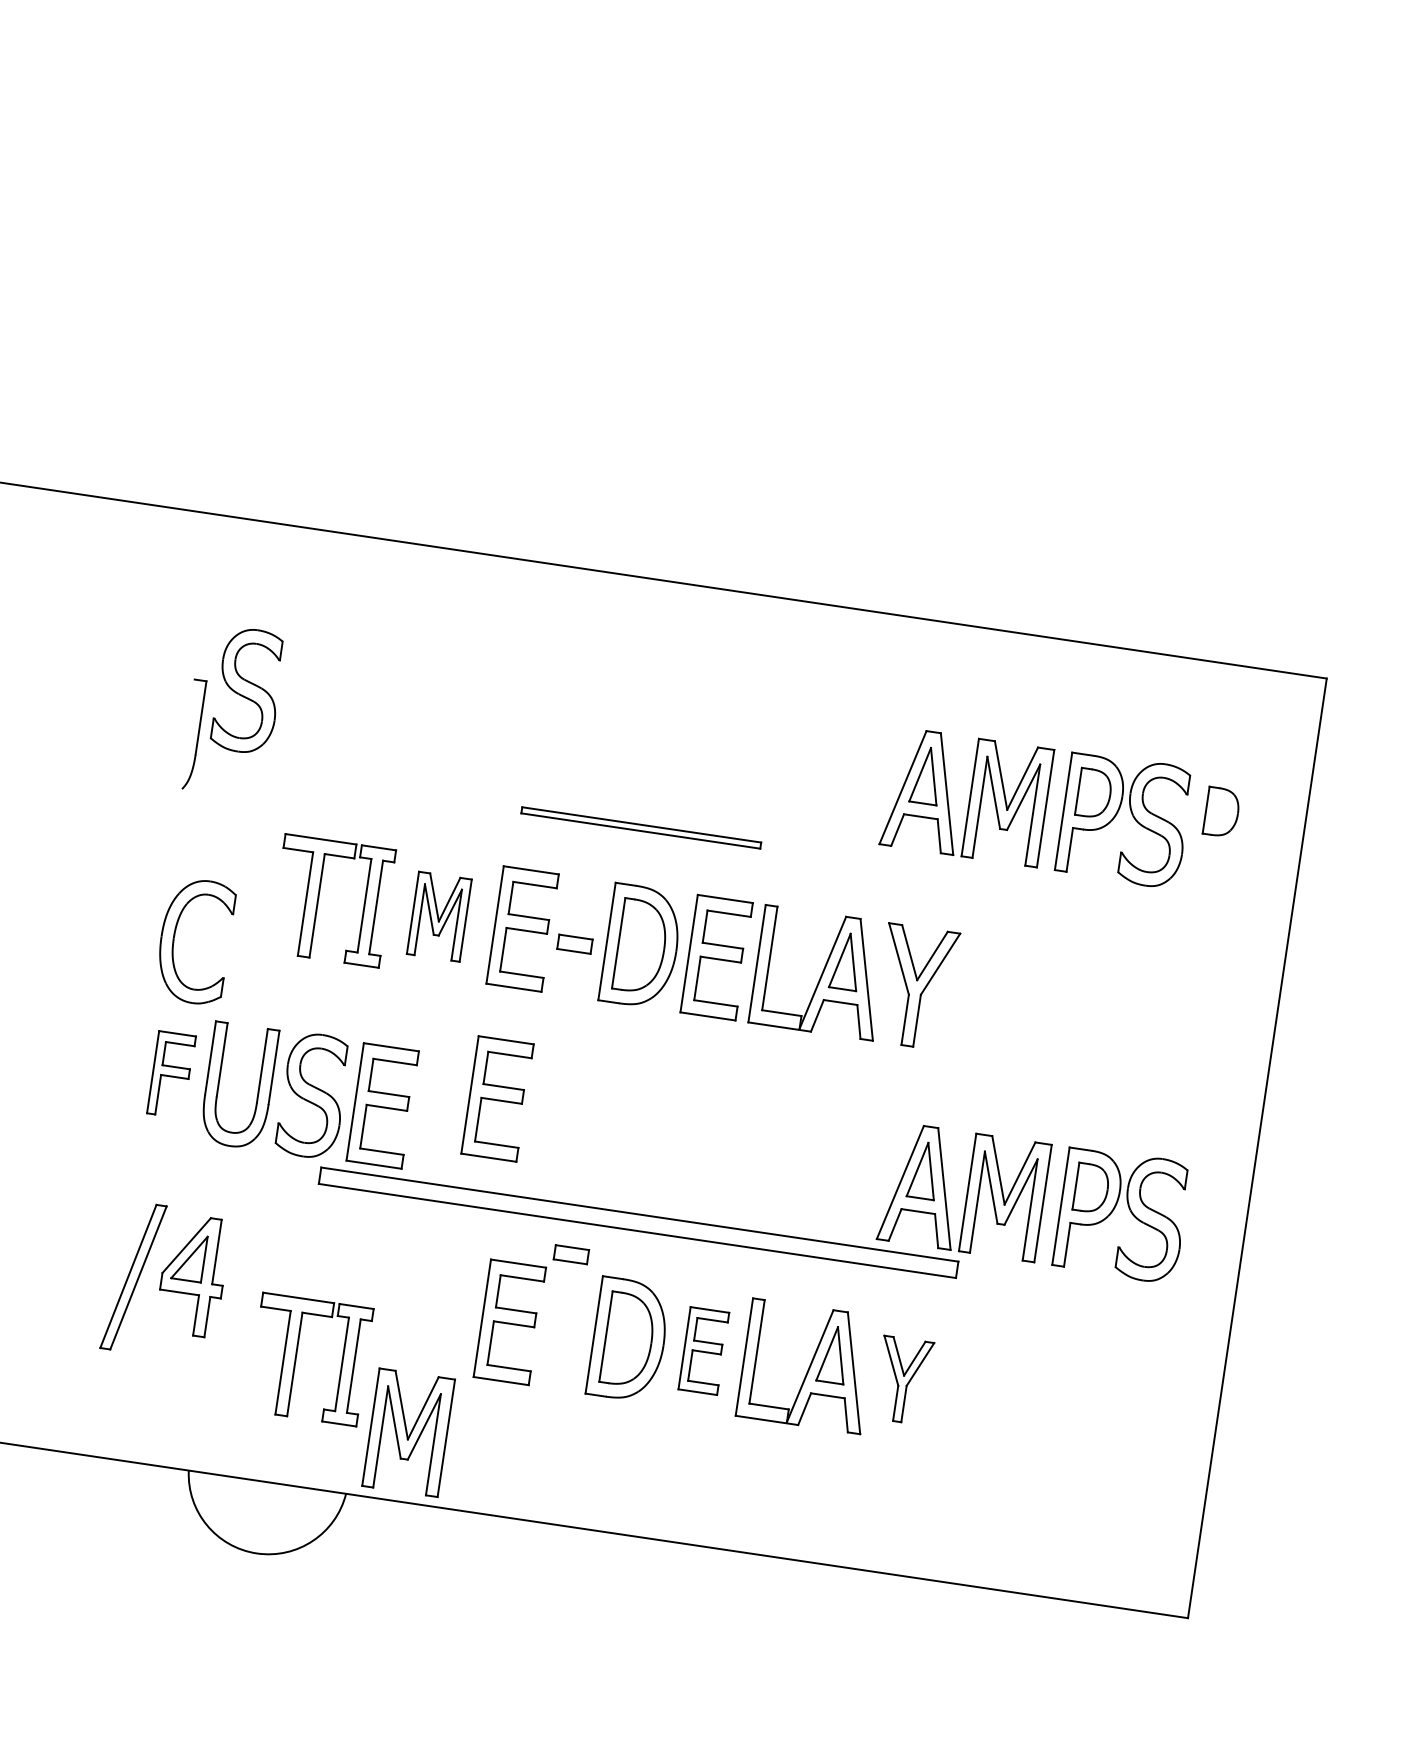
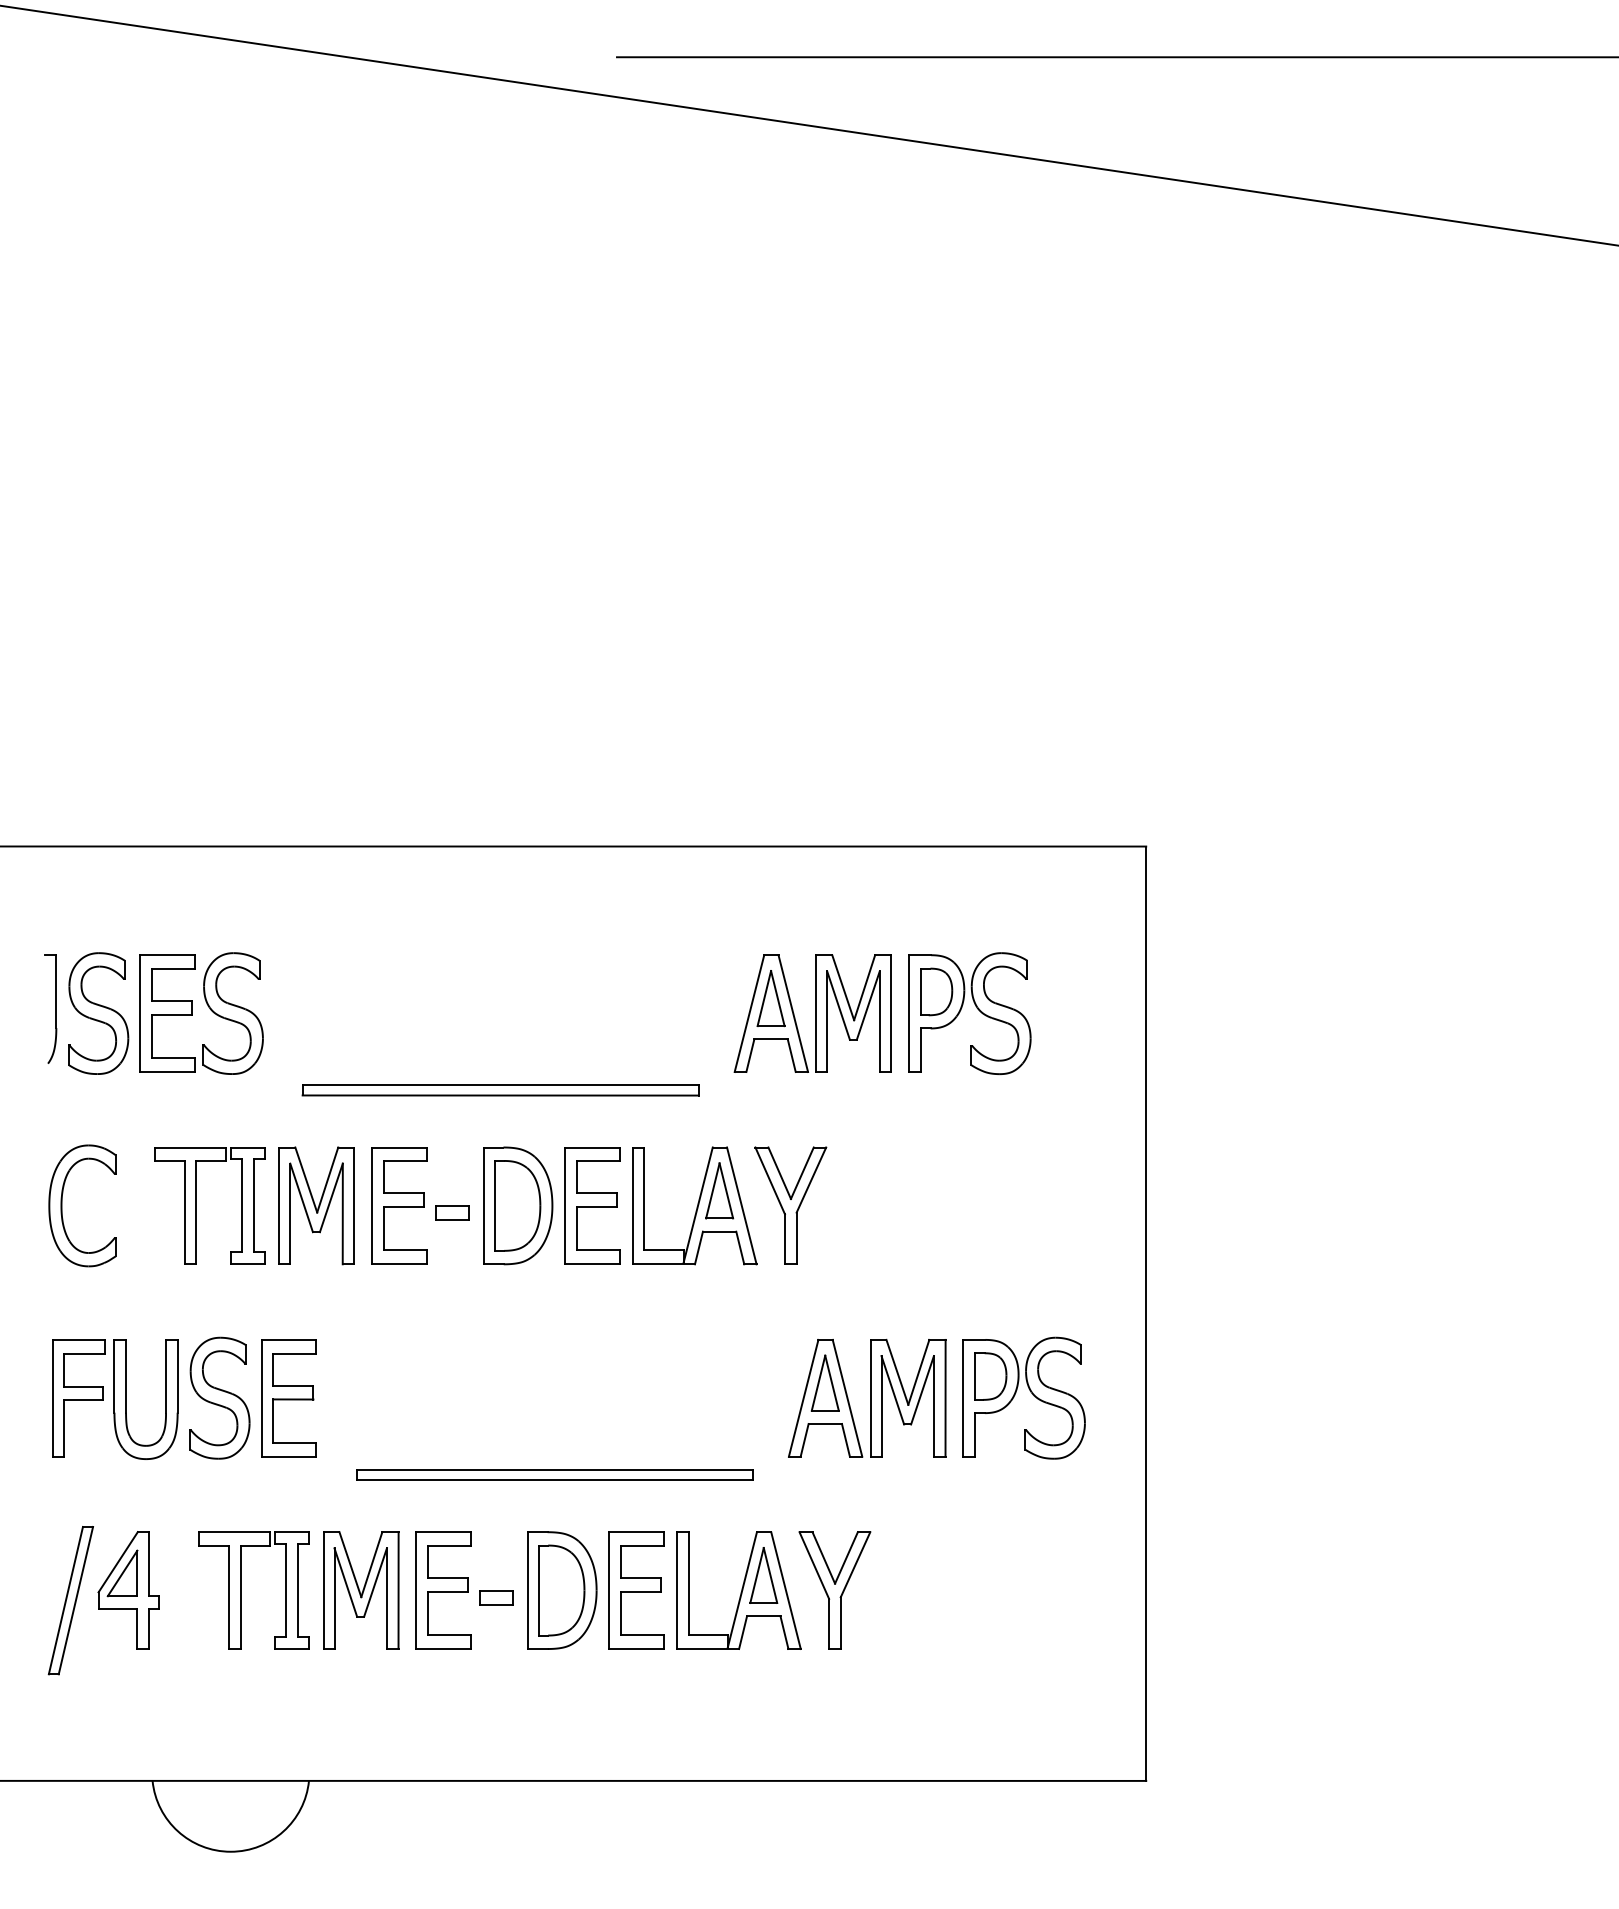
part: (342, 704) -> (192, 1013), added
part: (192, 734) -> (50, 1008), moved
part: (1222, 812) -> (1063, 991), removed
part: (641, 827) -> (500, 1090), size x1.67
part: (439, 916) -> (316, 1205), size x1.43
part: (174, 937) -> (62, 1205), moved
part: (171, 1075) -> (78, 1398), size x1.43
part: (497, 1098) -> (399, 1374), removed
part: (638, 1222) -> (554, 1474), size x0.62
part: (571, 1254) -> (496, 1597), moved
part: (703, 1350) -> (636, 1590), size x1.43
part: (296, 1357) -> (241, 1590), moved
part: (902, 1380) -> (834, 1590), size x1.43
part: (409, 1432) -> (361, 1590), moved

